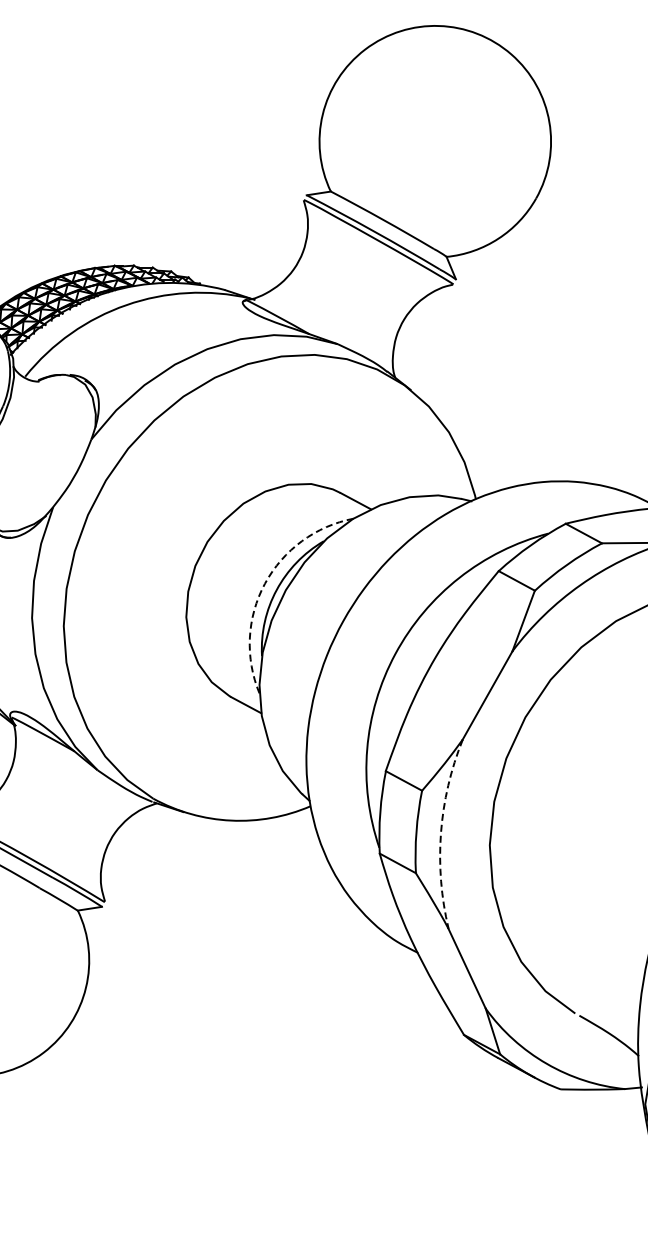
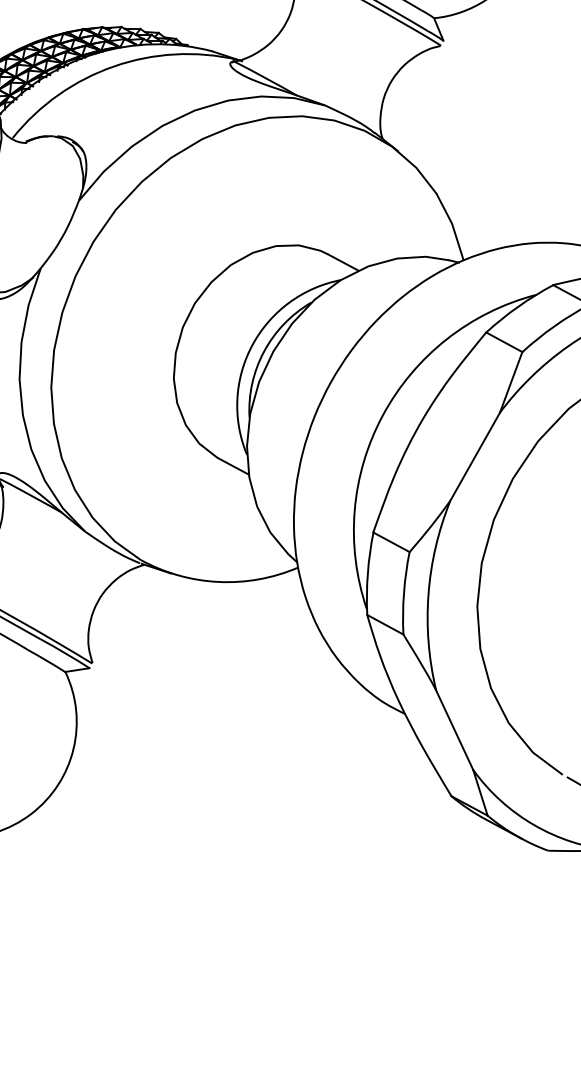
arc: (264, 583) -> (252, 344), dashed -> solid
arc: (440, 833) -> (428, 594), dashed -> solid

